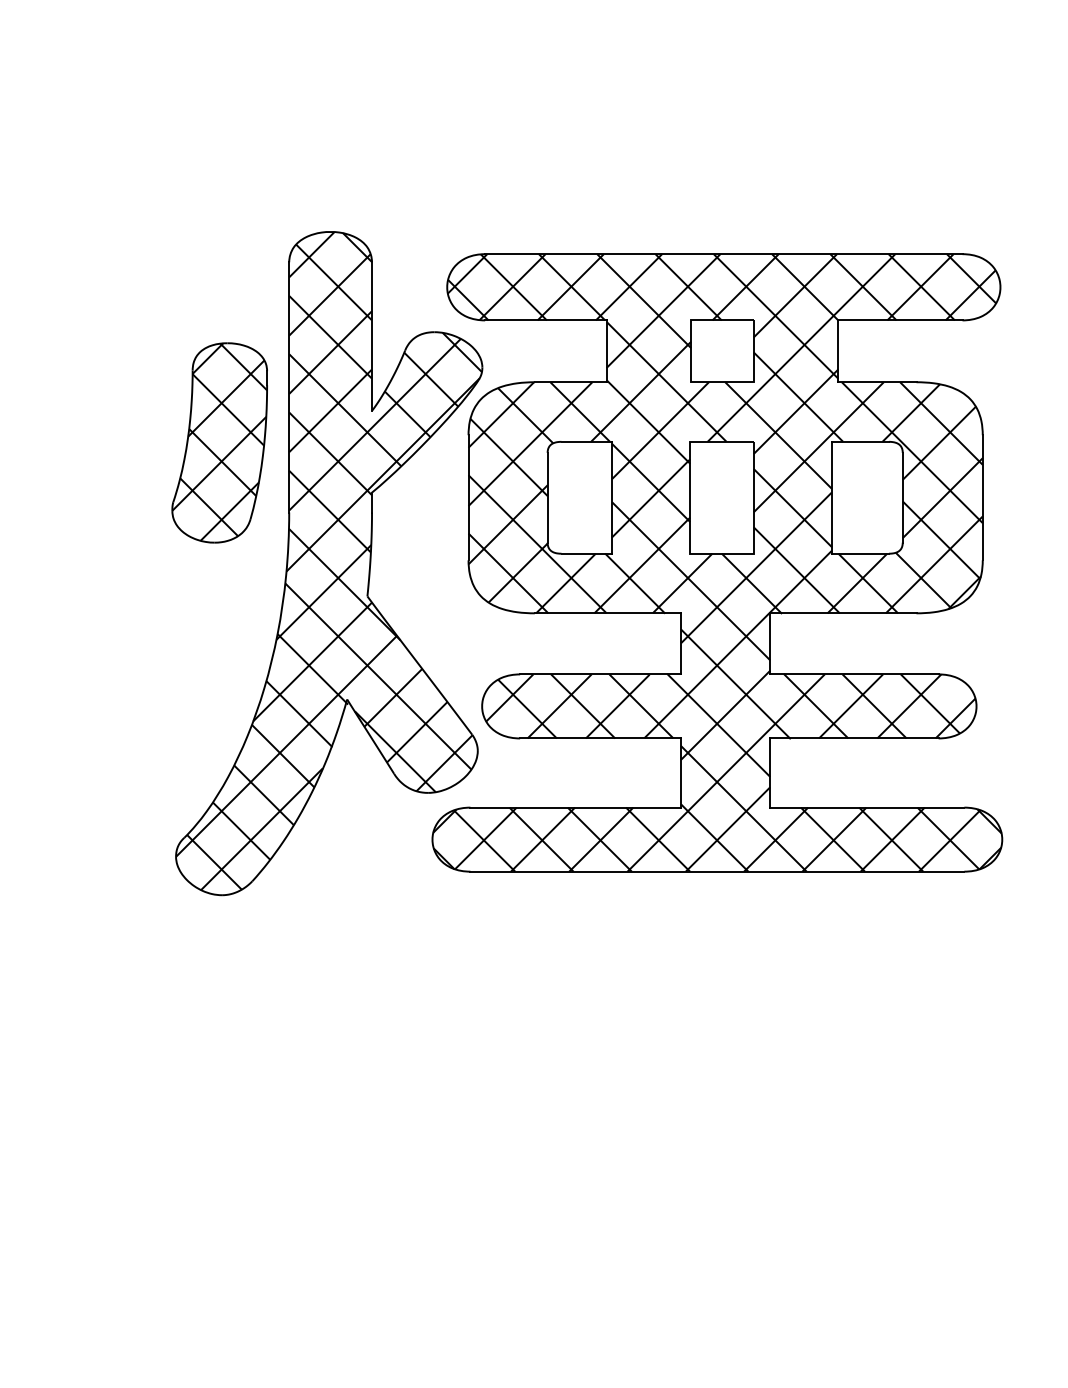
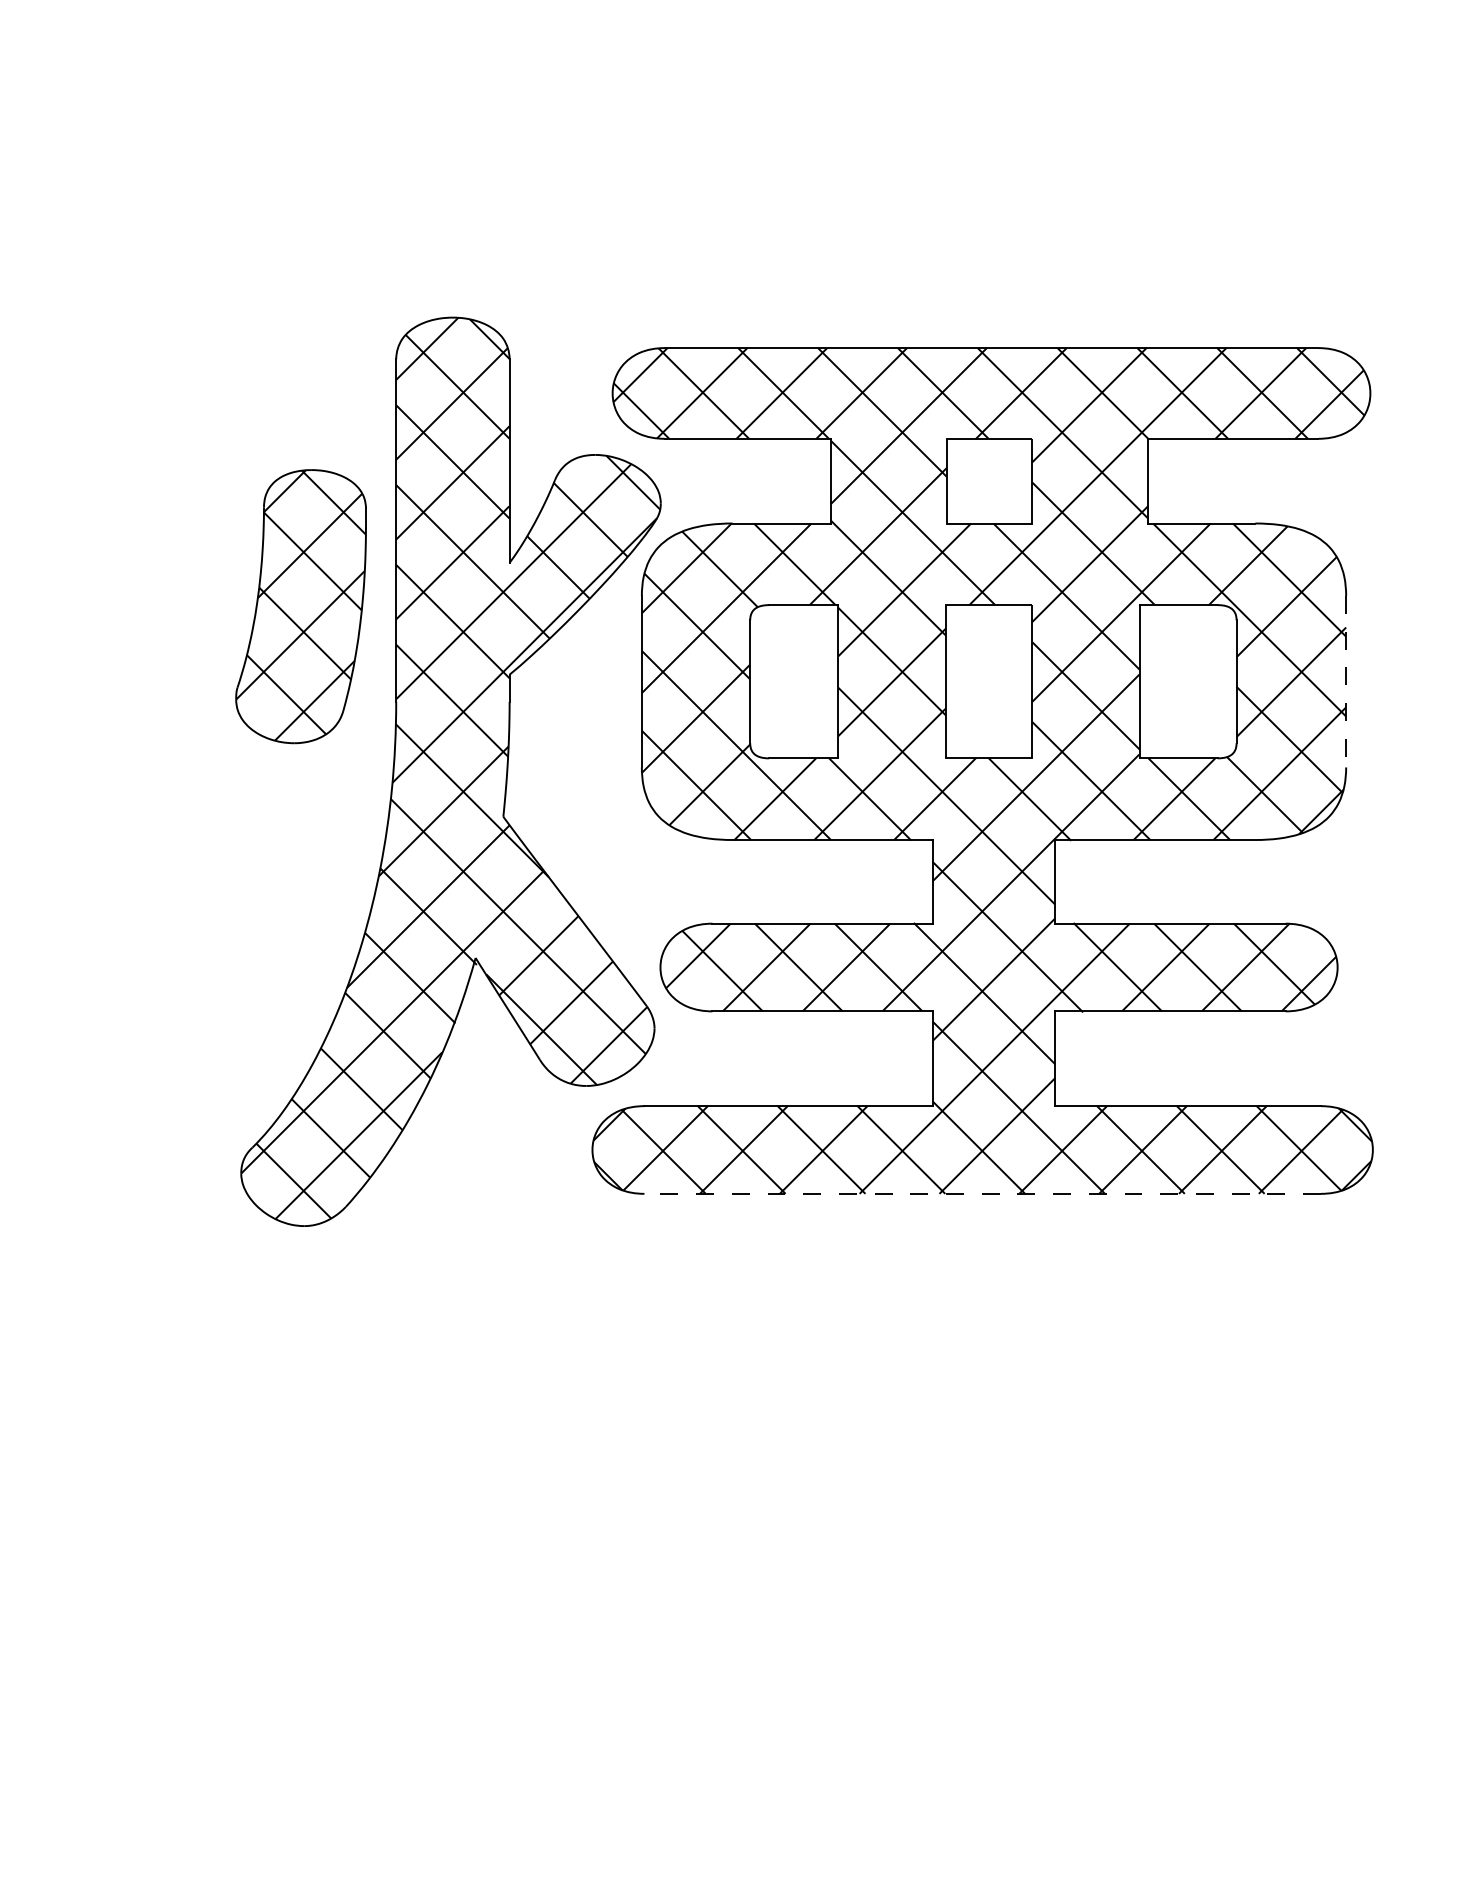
line: (983, 497) -> (1346, 681), solid -> dashed
line: (717, 871) -> (982, 1193), solid -> dashed

